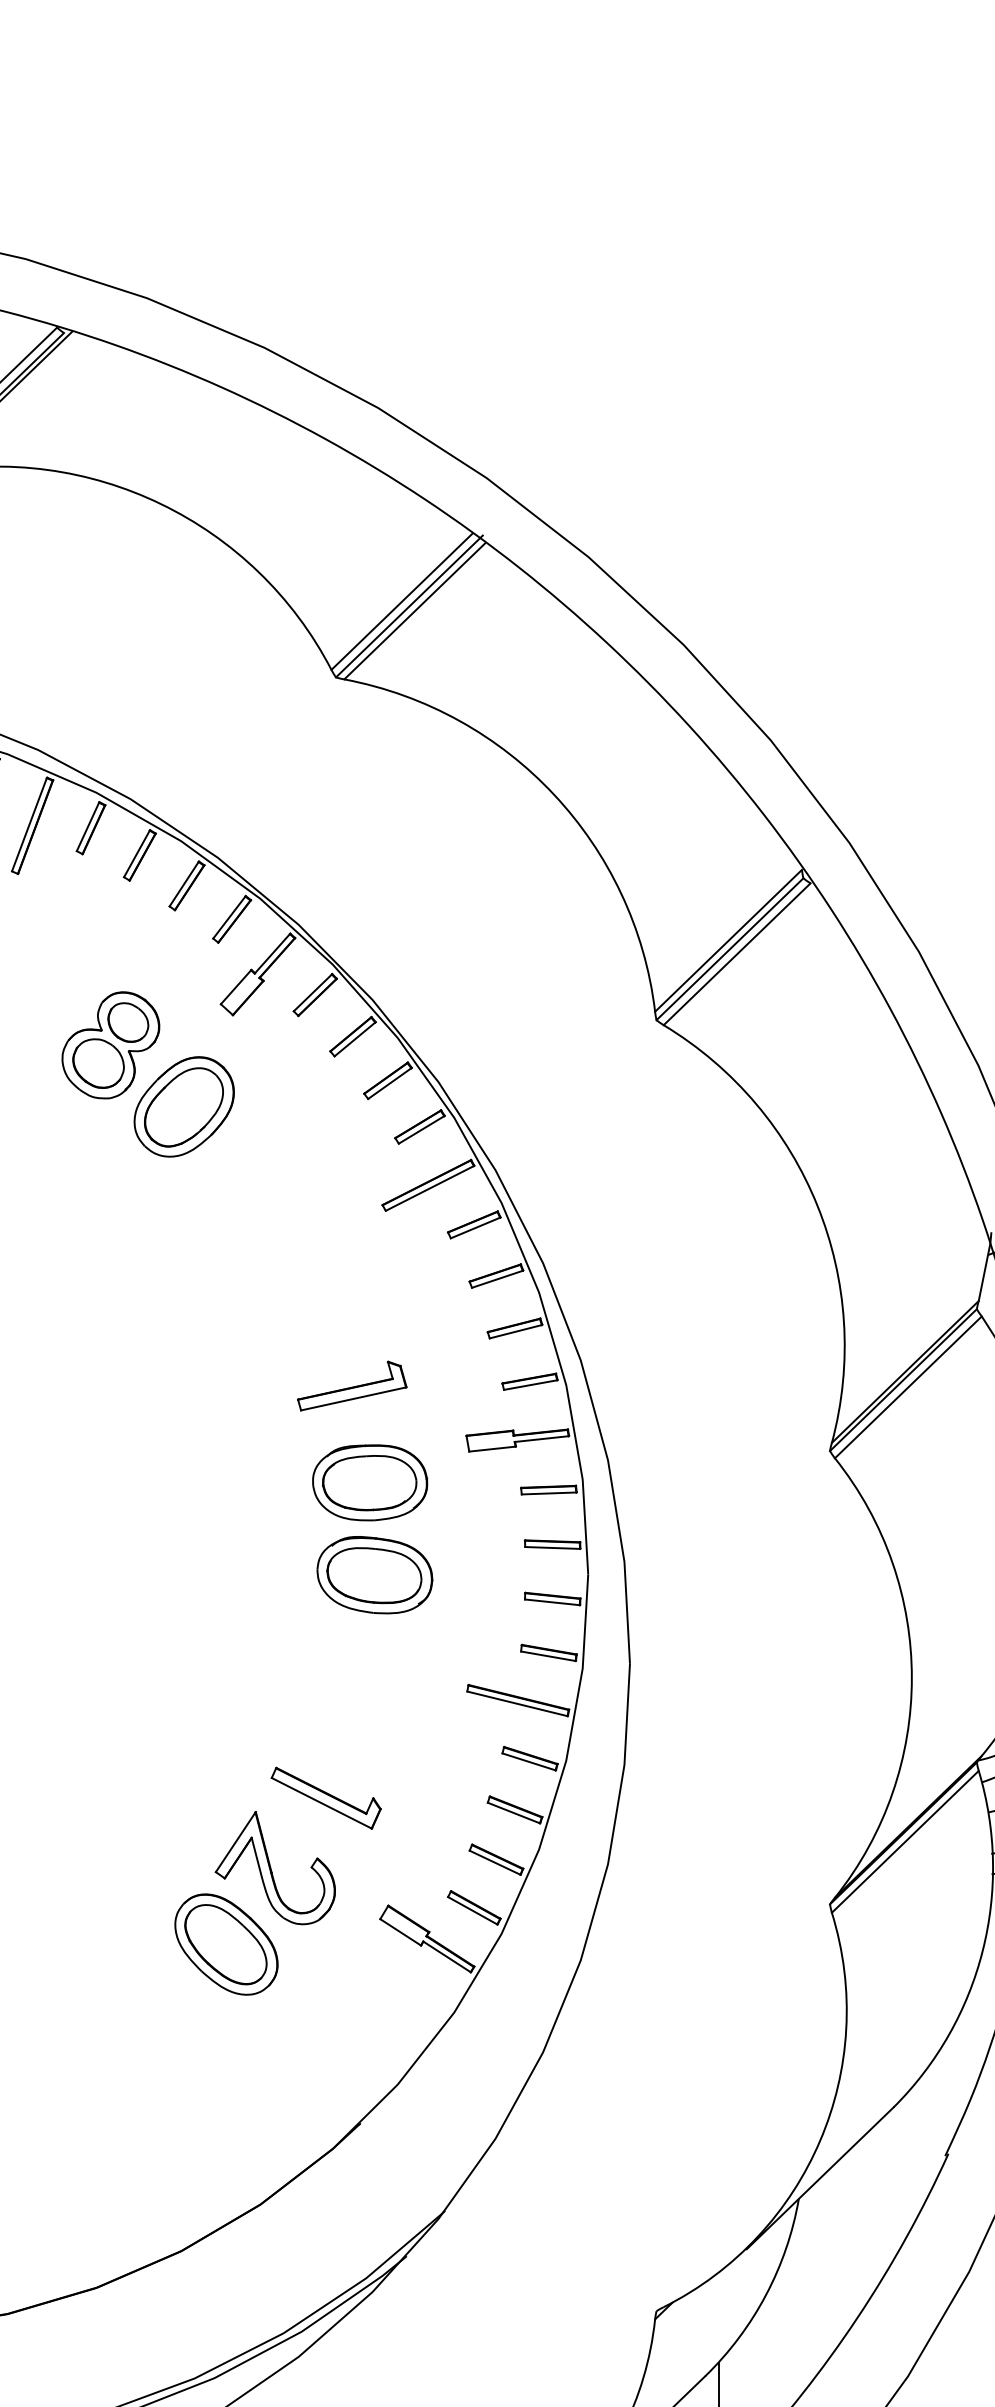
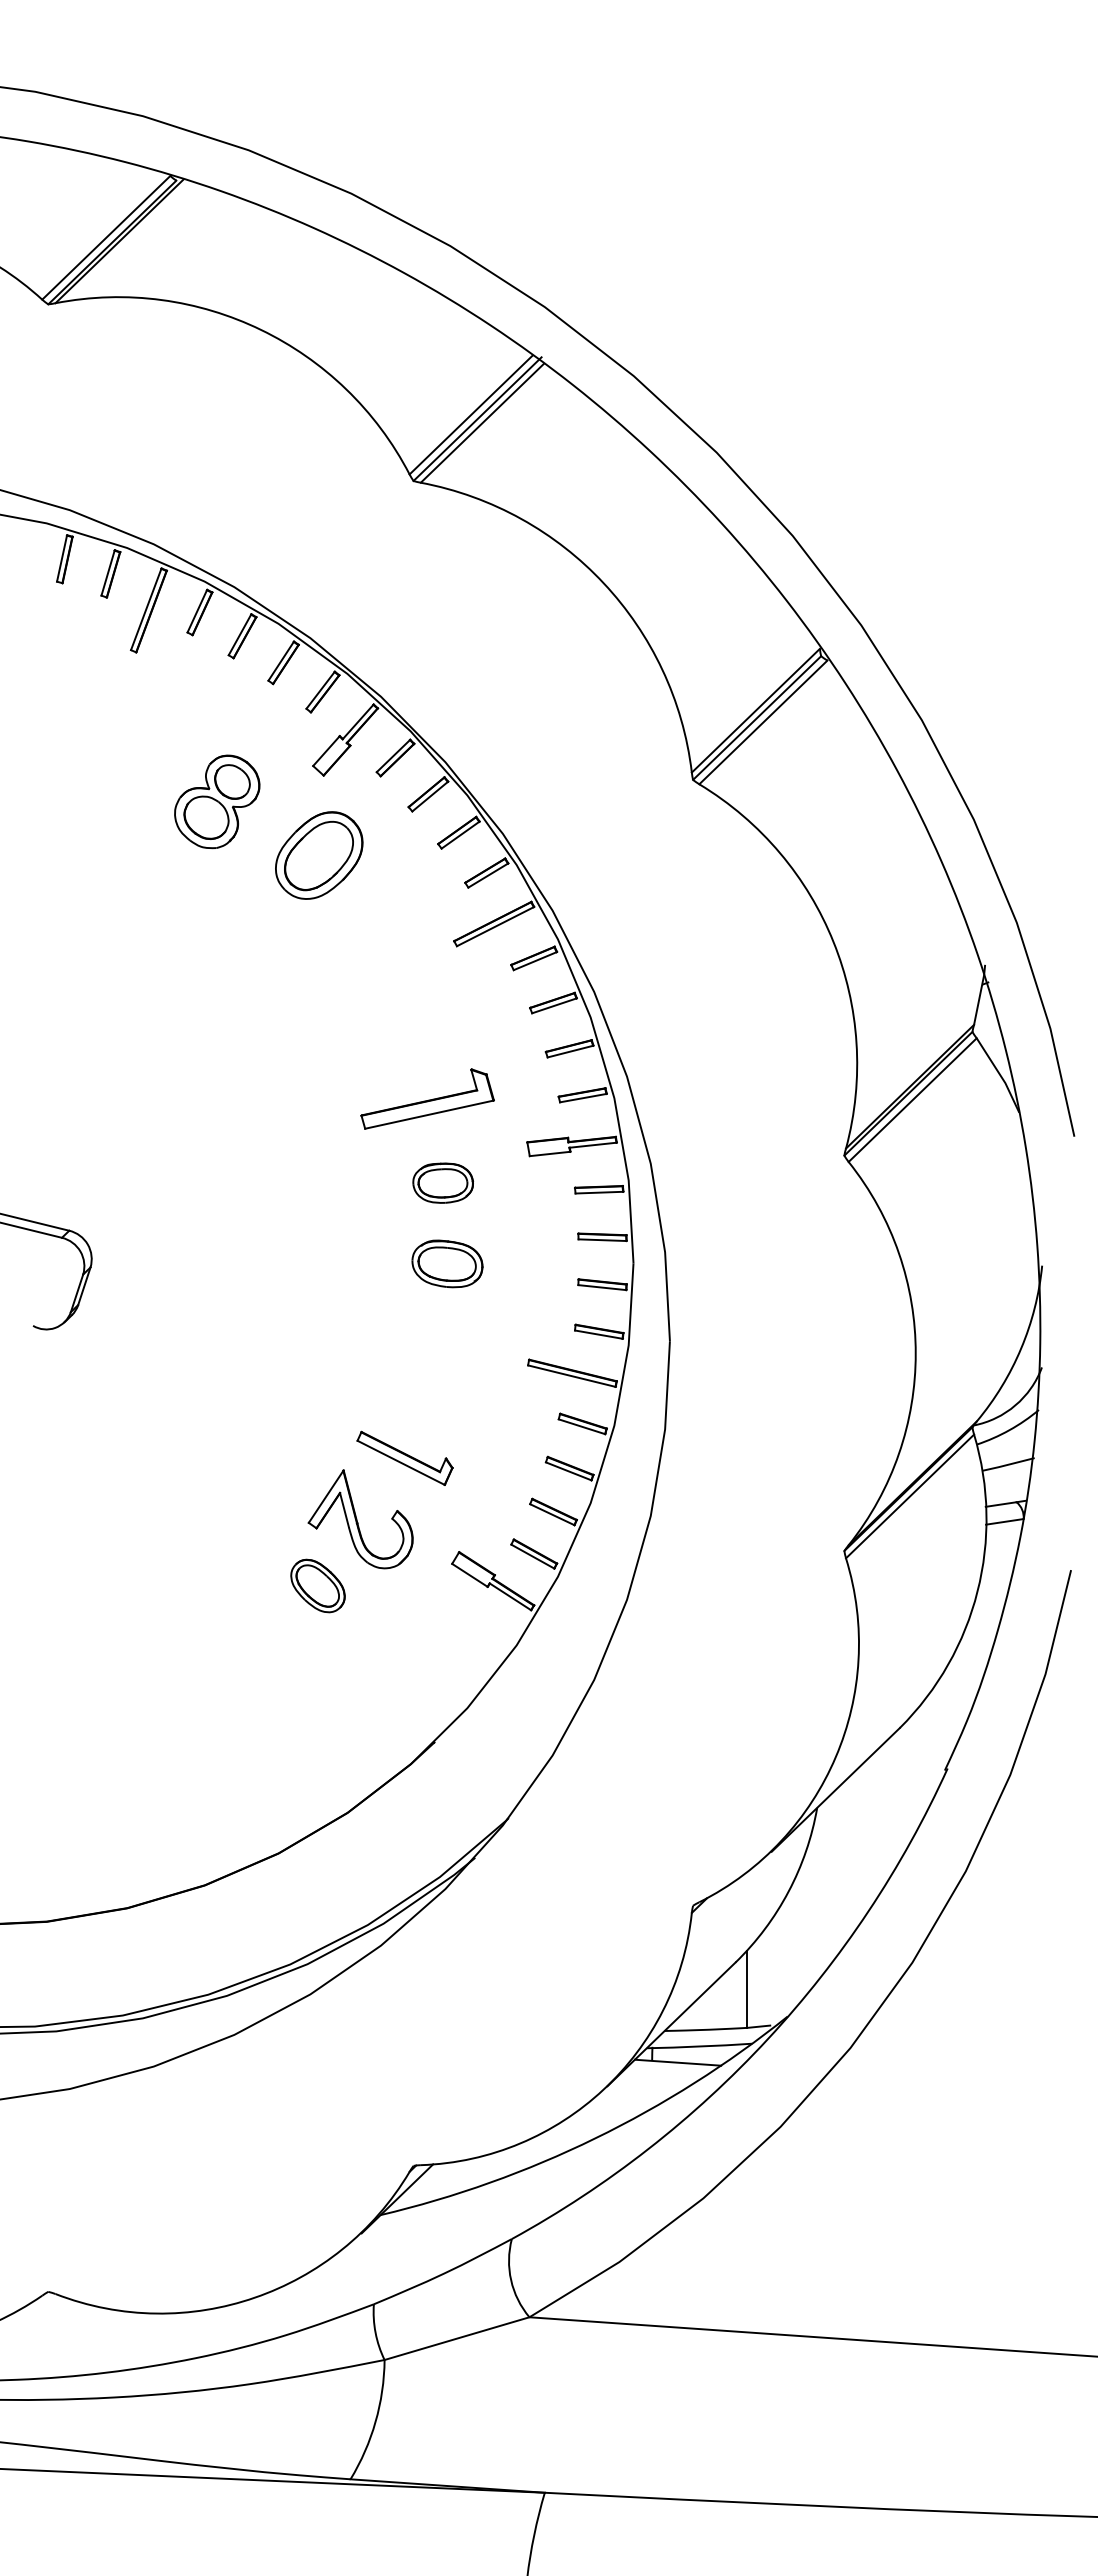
part: (184, 1106) -> (319, 855), moved
part: (351, 1385) -> (427, 1098), size x1.4
part: (369, 1481) -> (442, 1182), size x0.6
part: (374, 1574) -> (447, 1263), size x0.7
part: (225, 1943) -> (317, 1585), size x0.6

